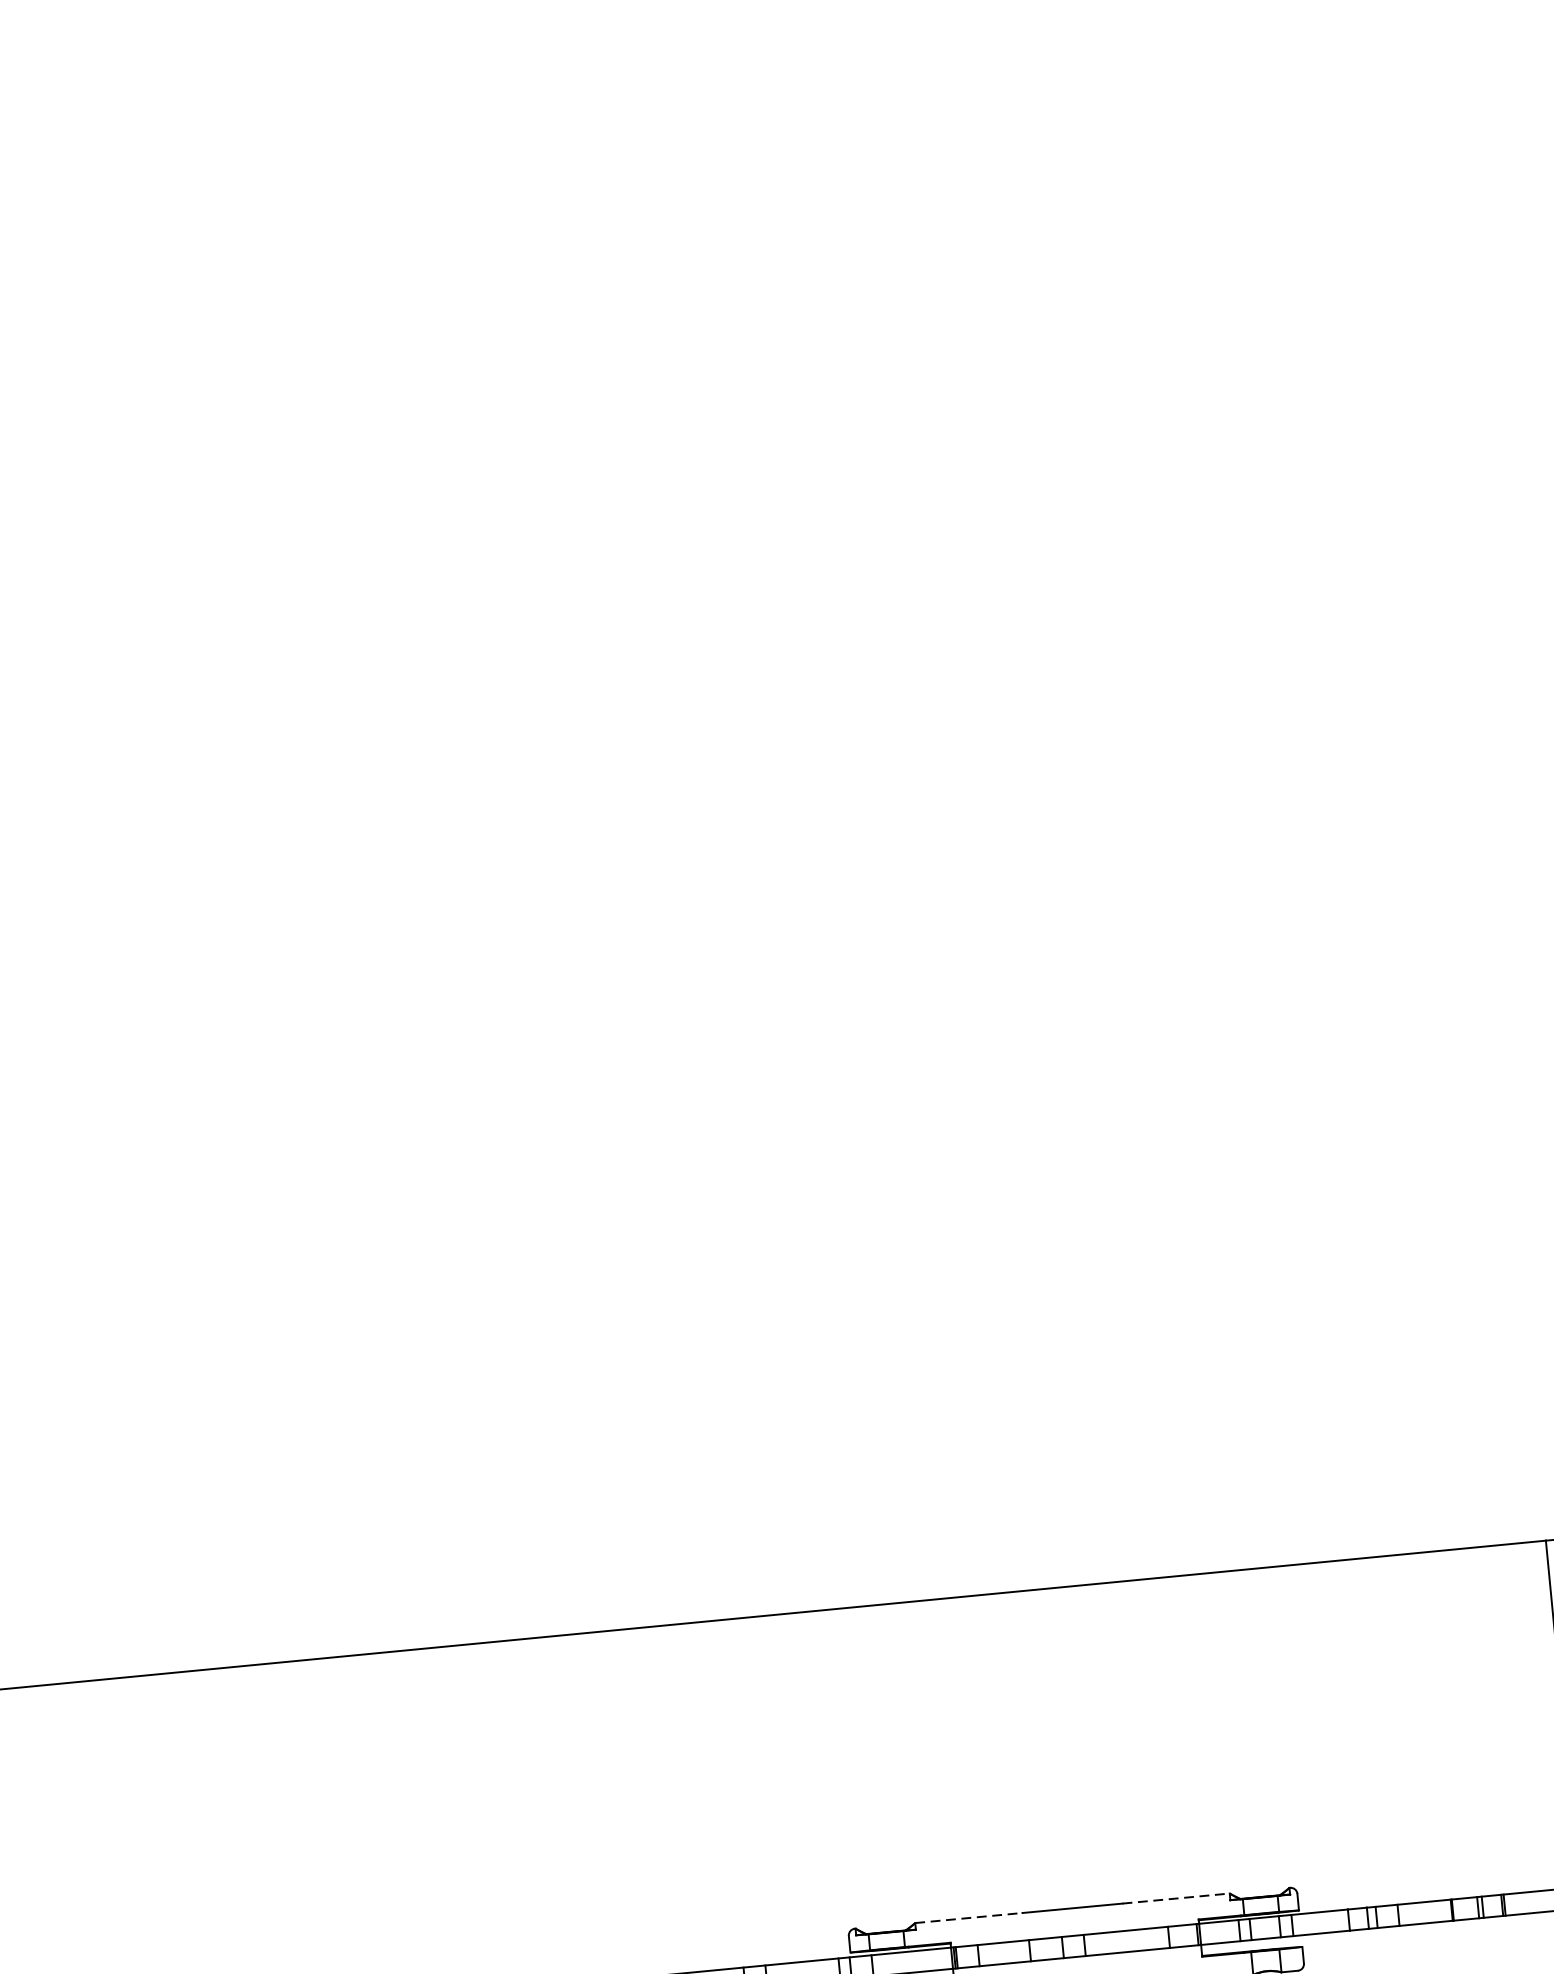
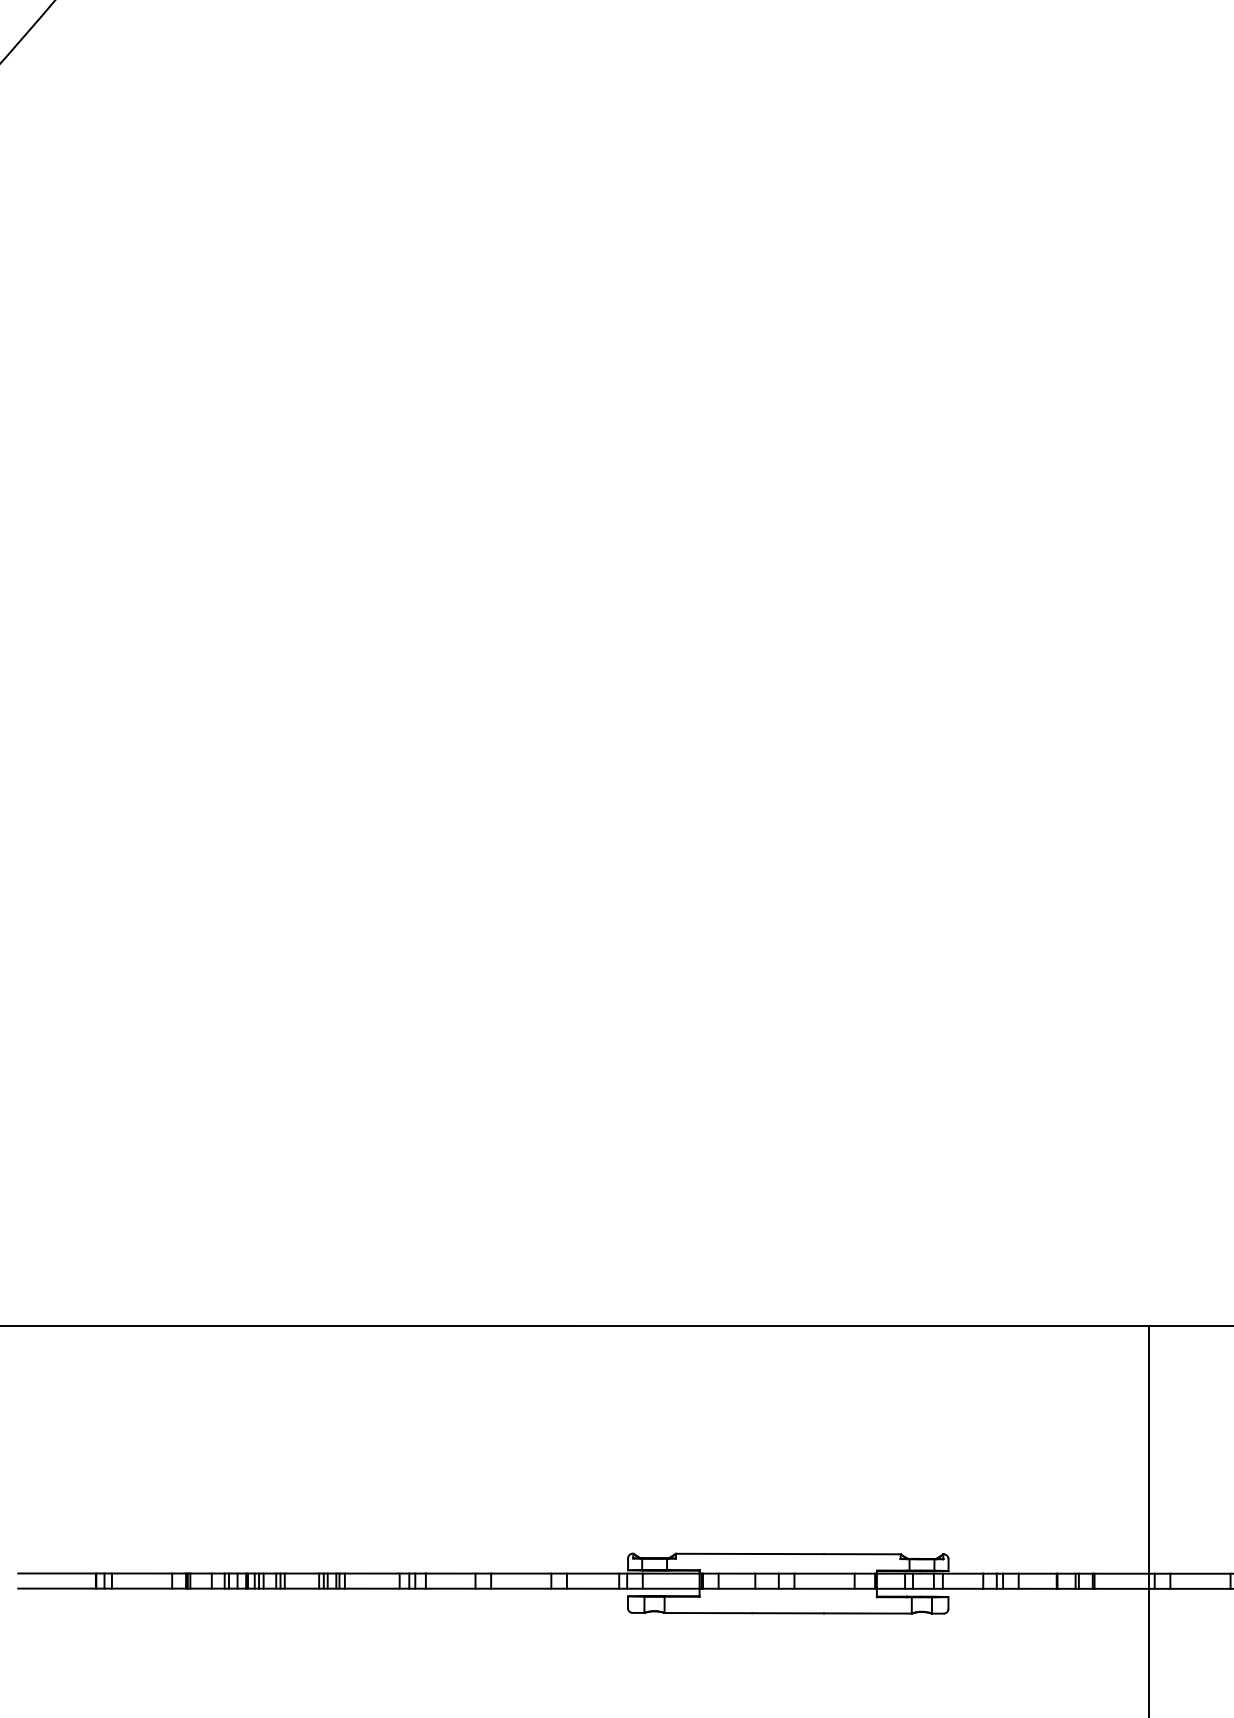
line: (1176, 1898) -> (862, 1554), dashed -> solid
line: (969, 1917) -> (714, 1553), dashed -> solid

